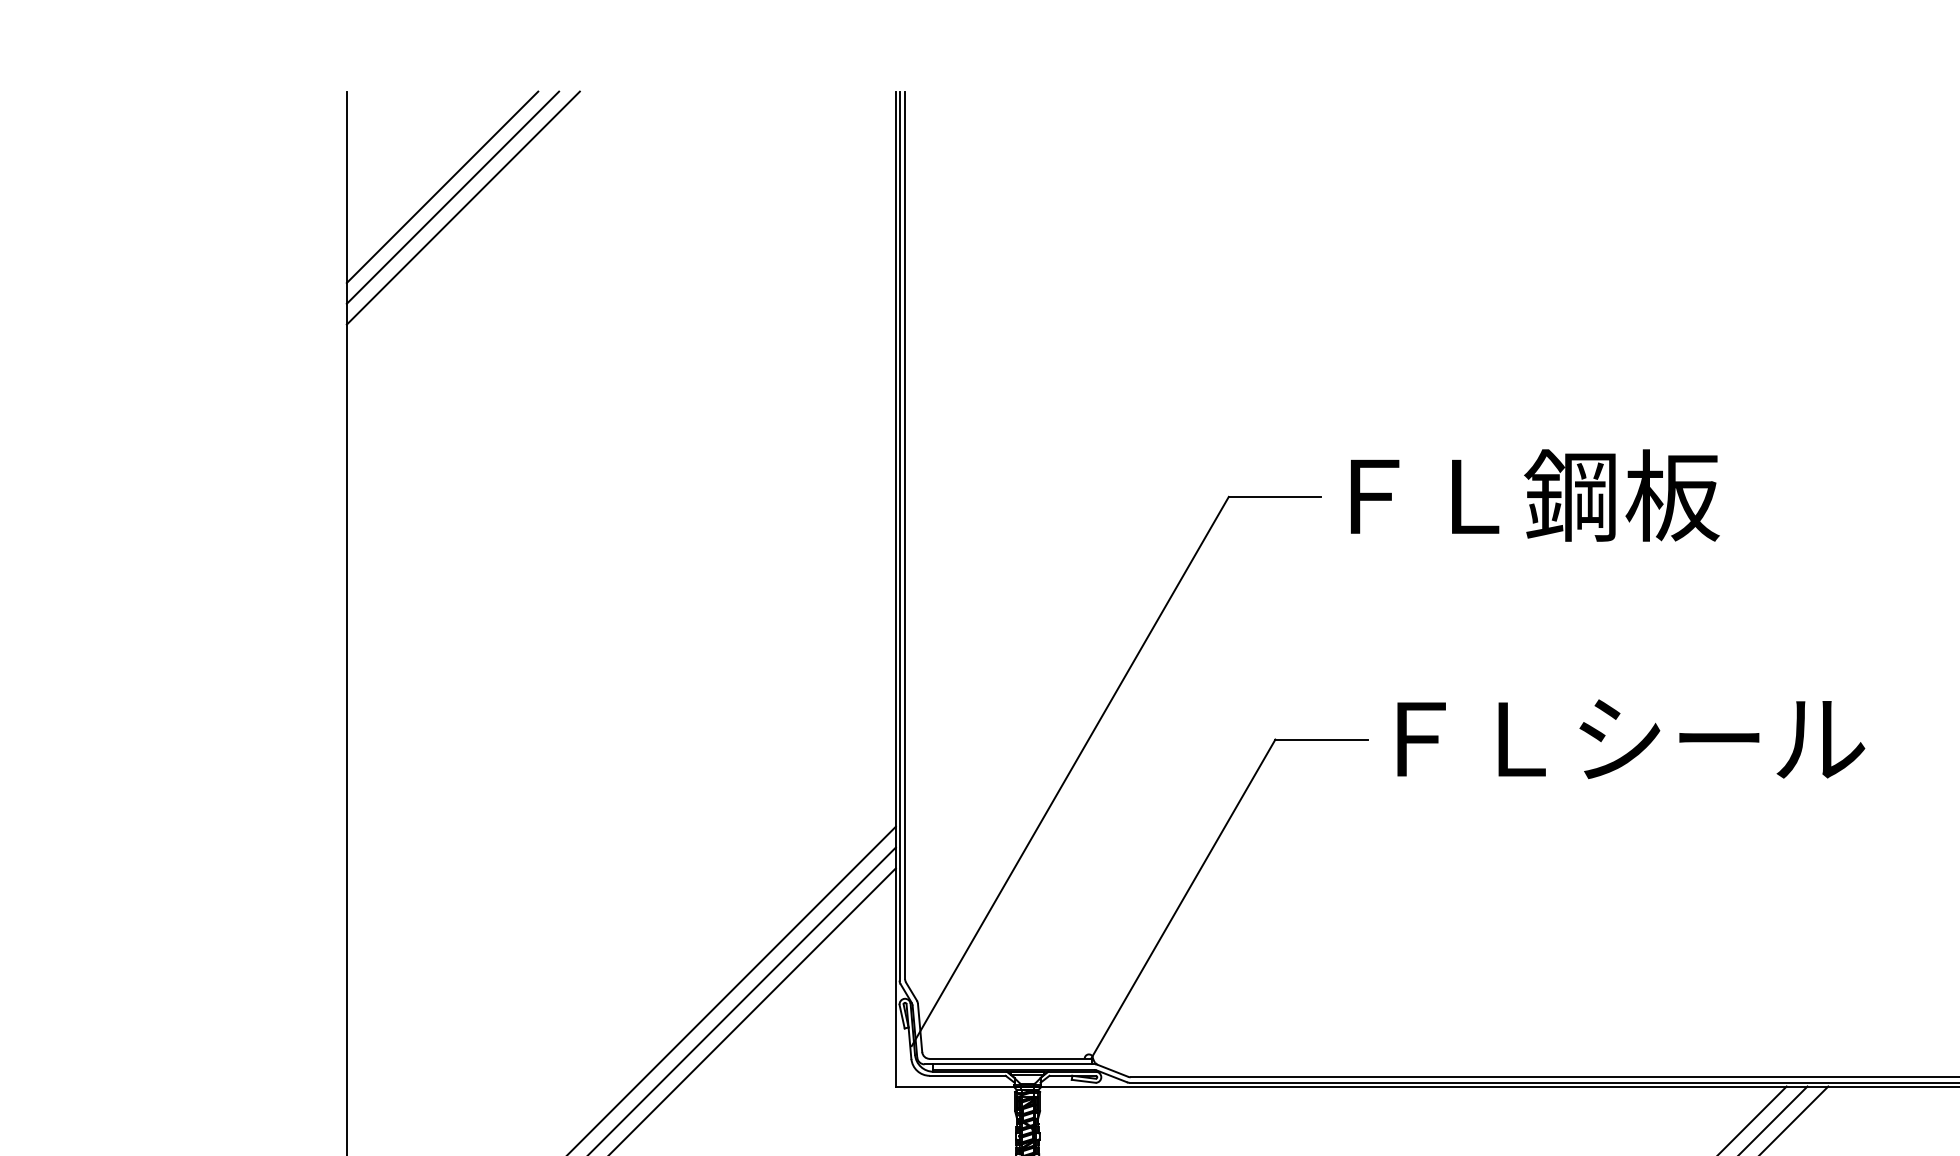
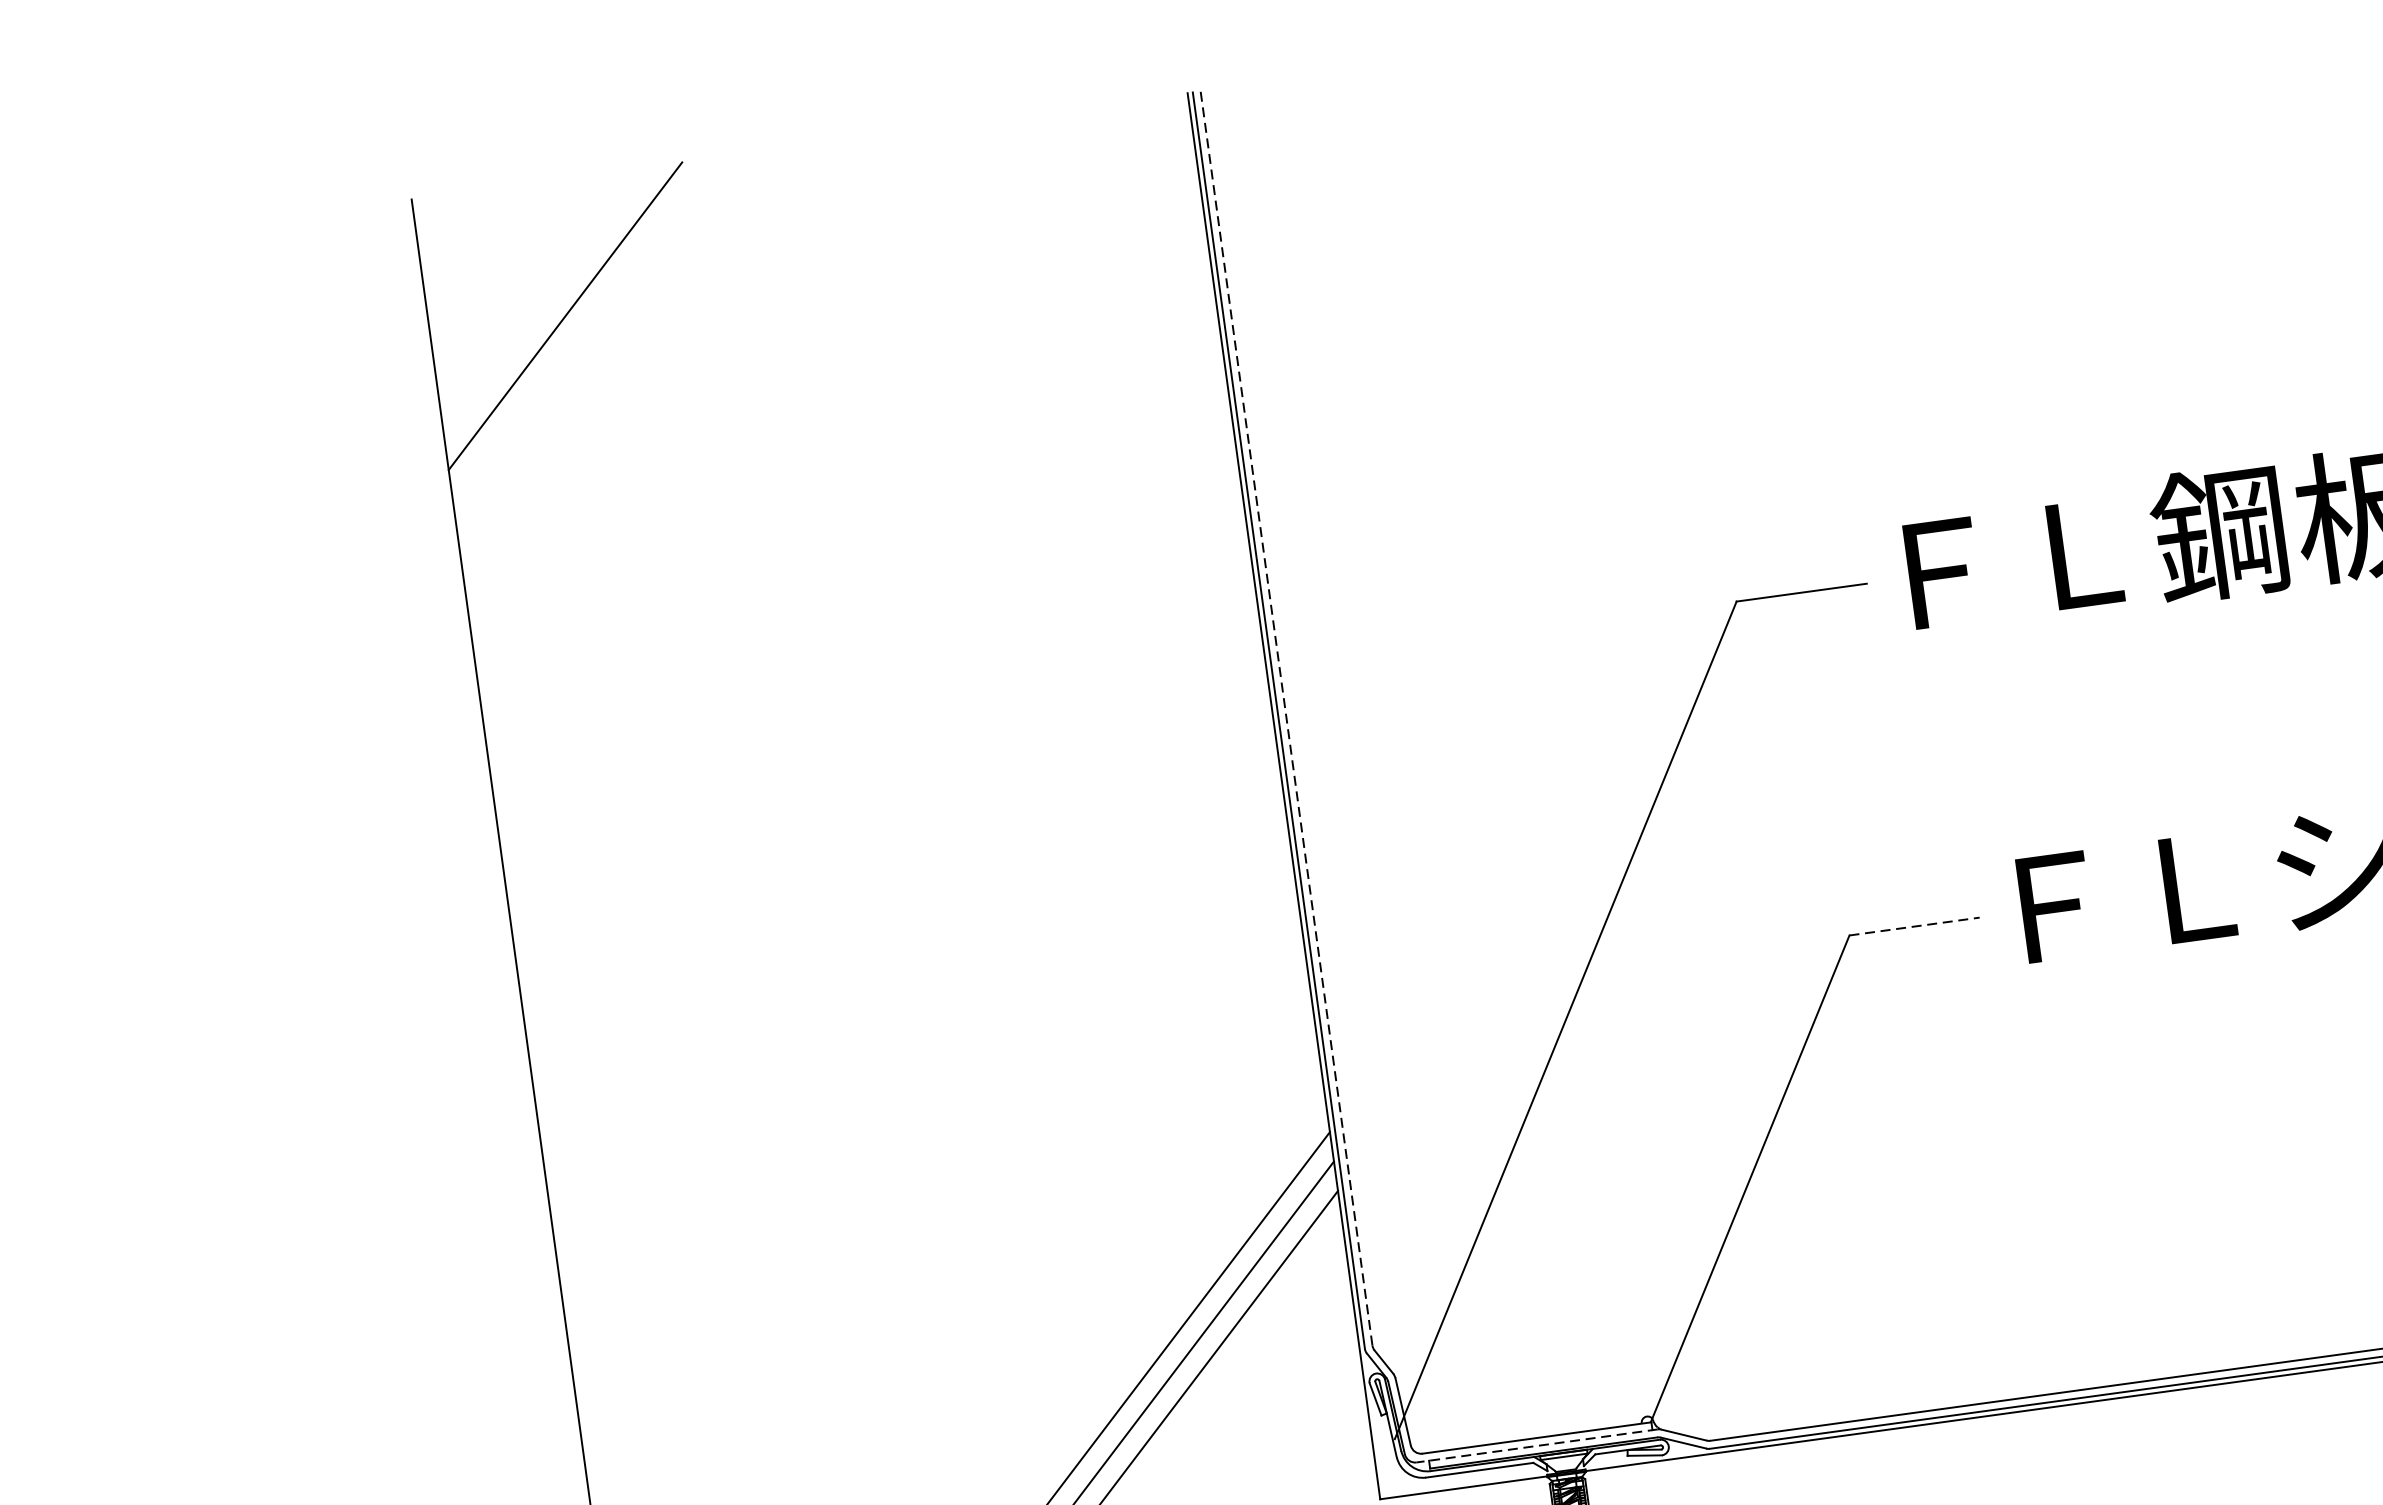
line: (452, 197) -> (581, 328), removed
line: (462, 207) -> (597, 340), removed
line: (905, 535) -> (1287, 718), solid -> dashed
line: (1321, 739) -> (1914, 926), solid -> dashed
line: (1009, 1064) -> (1536, 1446), solid -> dashed

